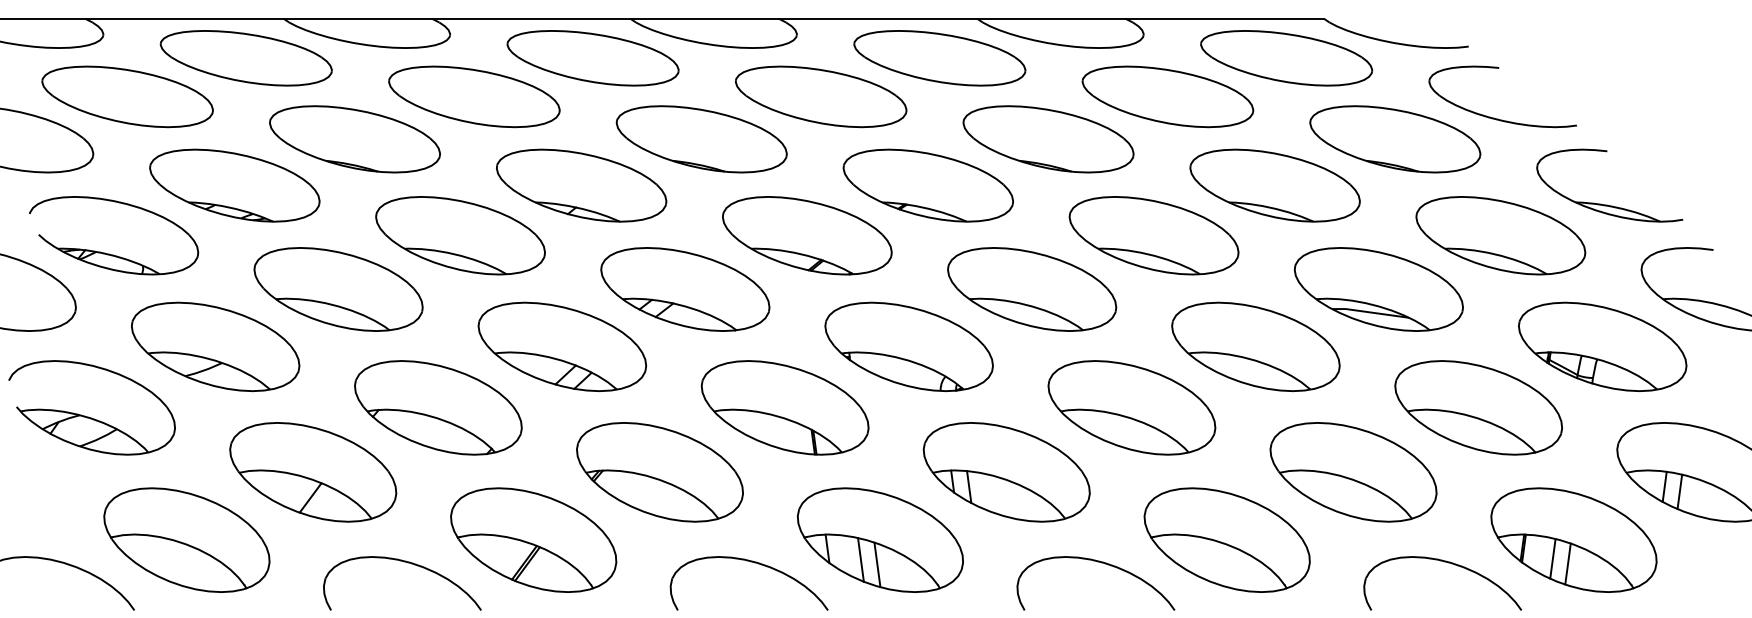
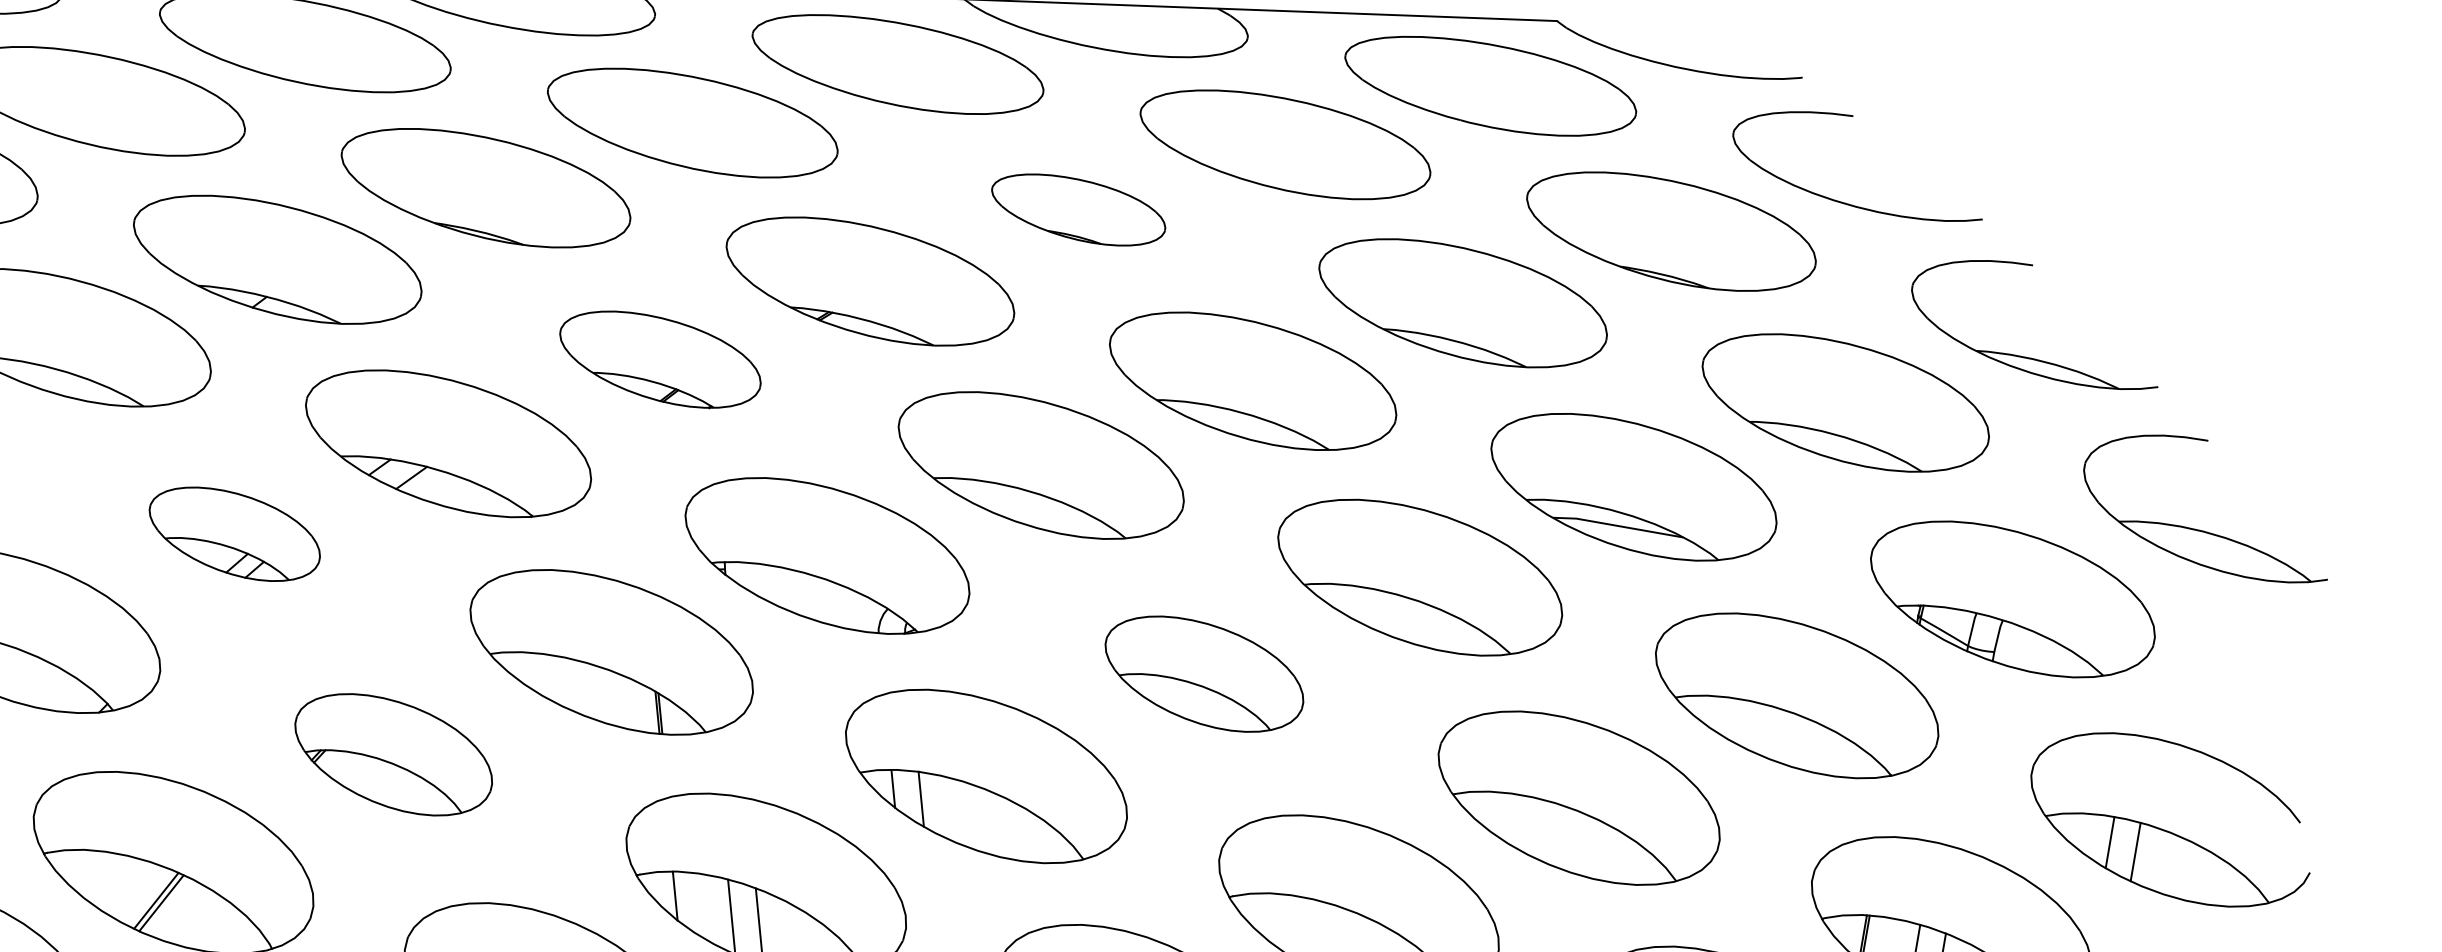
part: (1048, 139) -> (1078, 210), size x0.6
part: (807, 235) -> (660, 359), size x0.7
part: (562, 346) -> (234, 533), size x0.6
part: (1131, 407) -> (1203, 673), size x0.7
part: (659, 472) -> (392, 754), size x0.7

